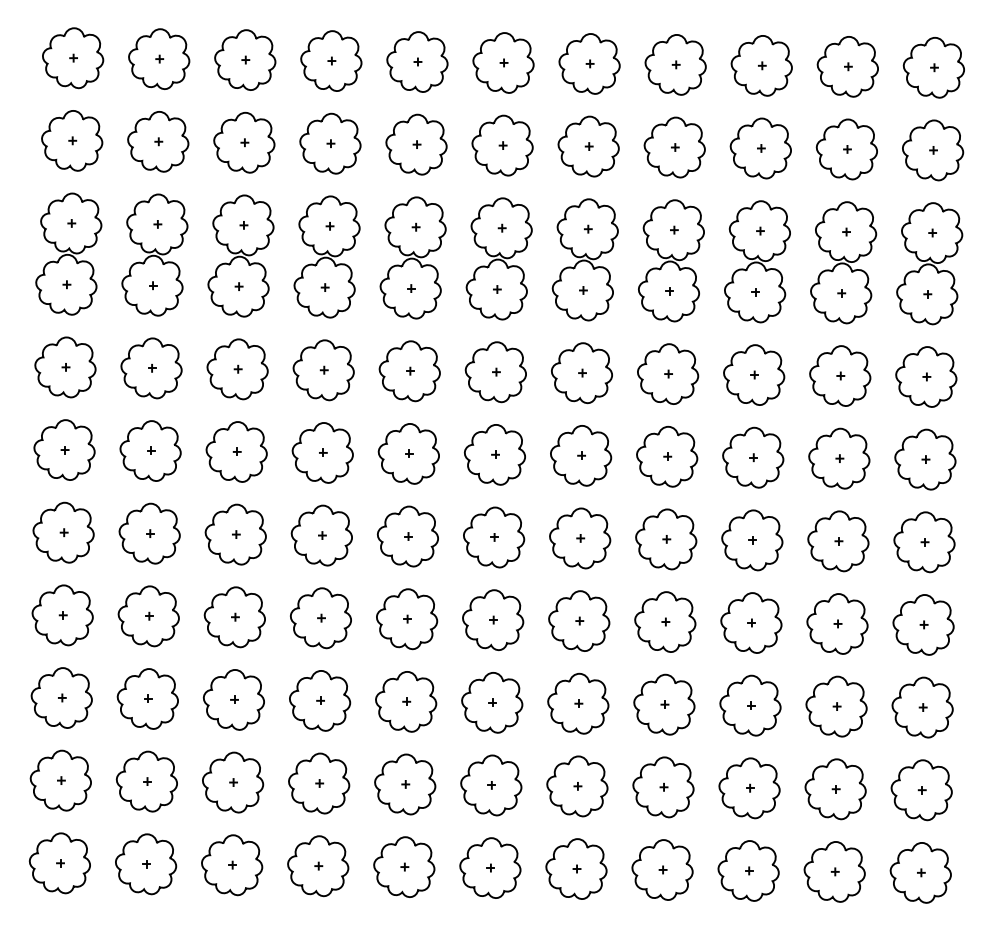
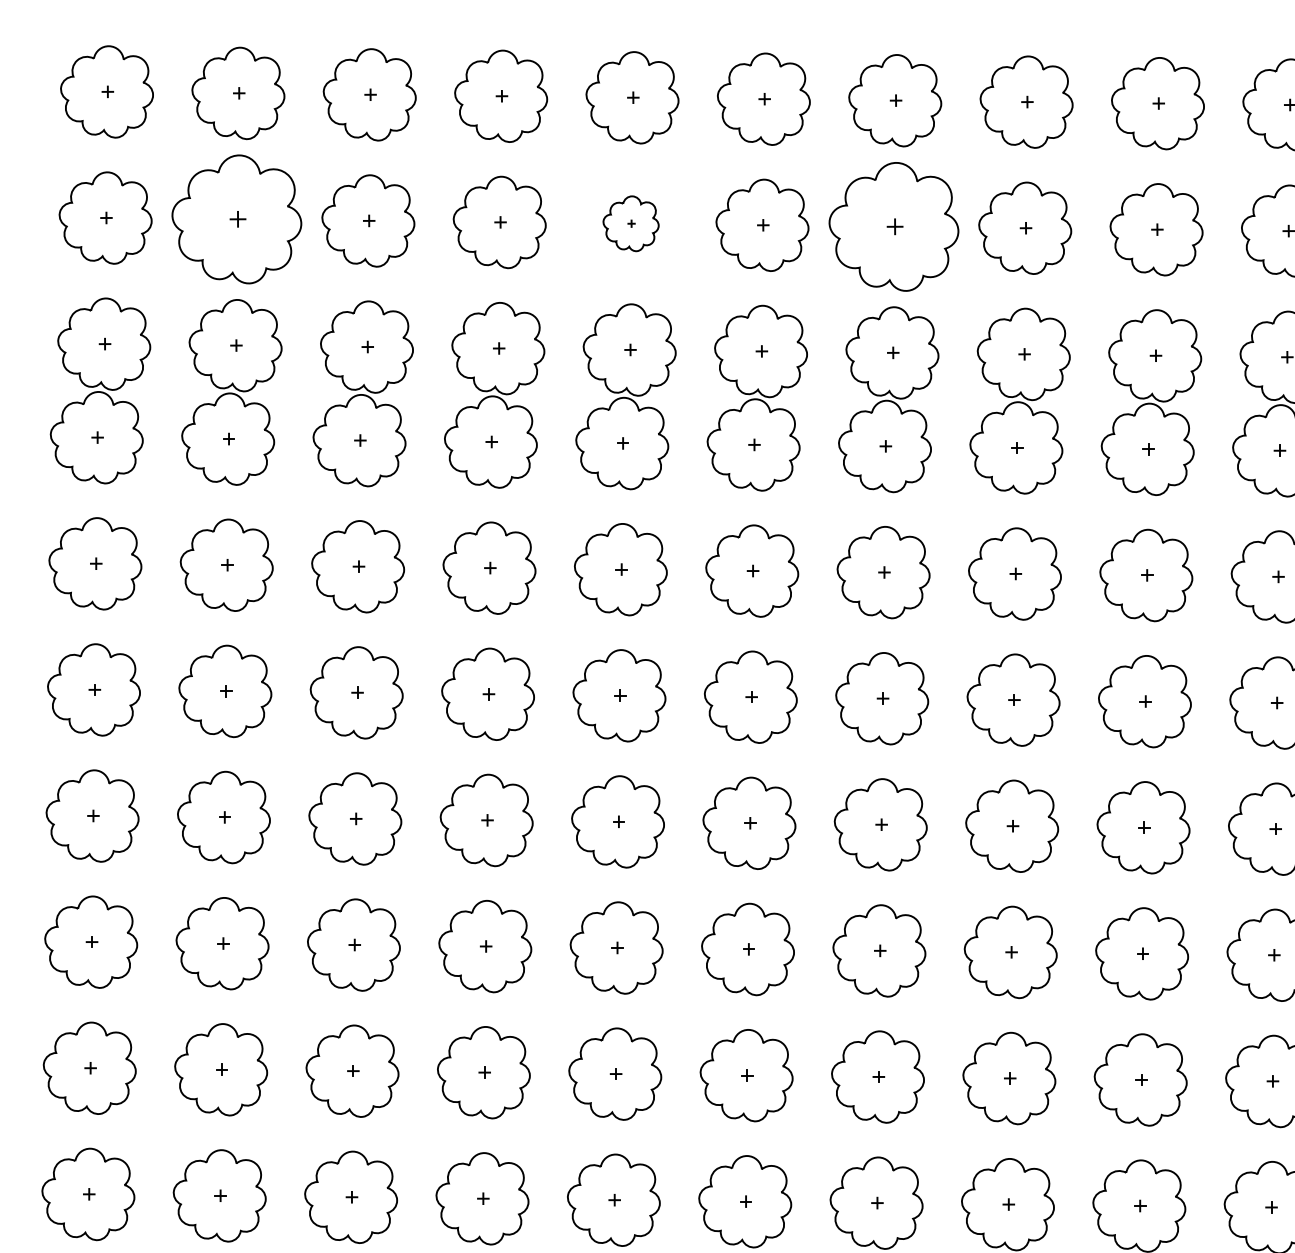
part: (158, 141) -> (237, 219), size x1.4
part: (416, 144) -> (631, 223), size x0.6
part: (588, 146) -> (893, 226), size x1.4

